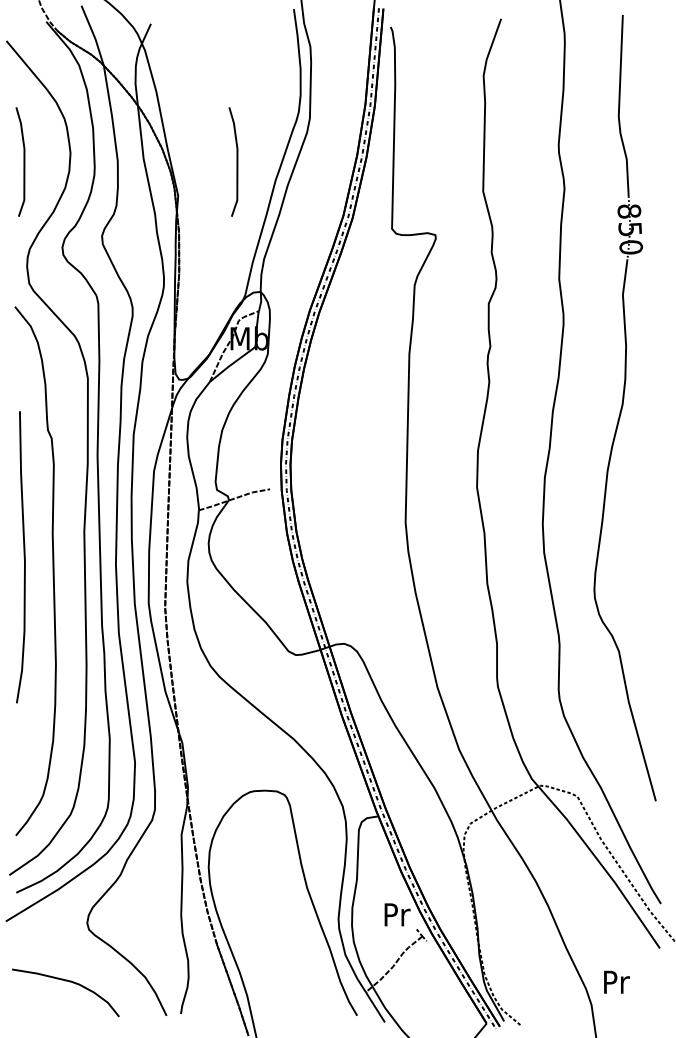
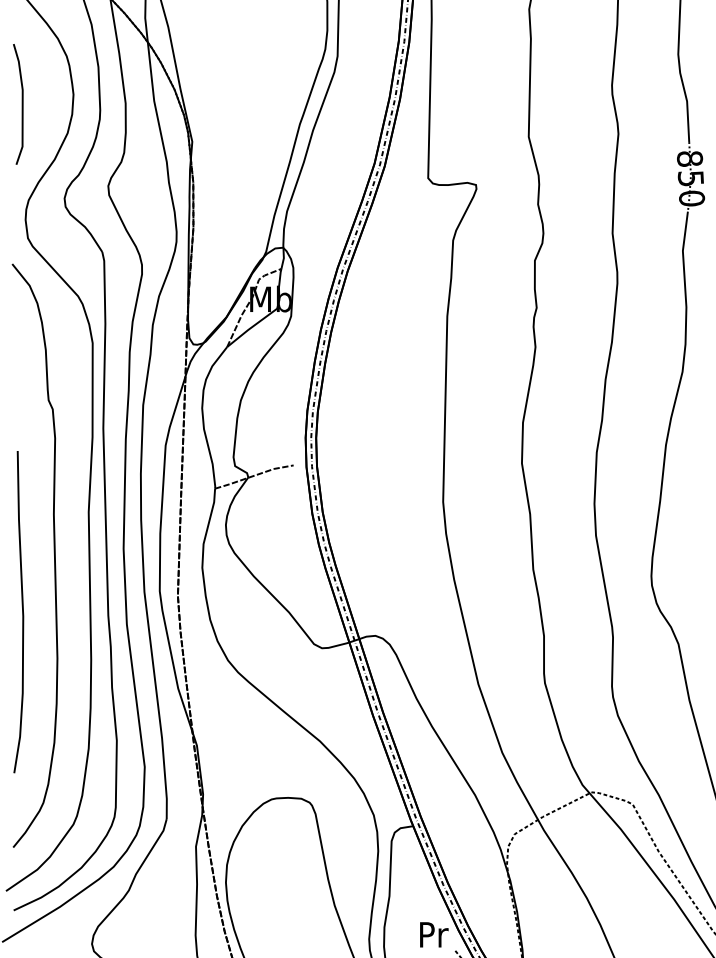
line: (236, 161) -> (256, 103), removed
curve: (23, 557) -> (21, 612), moved

